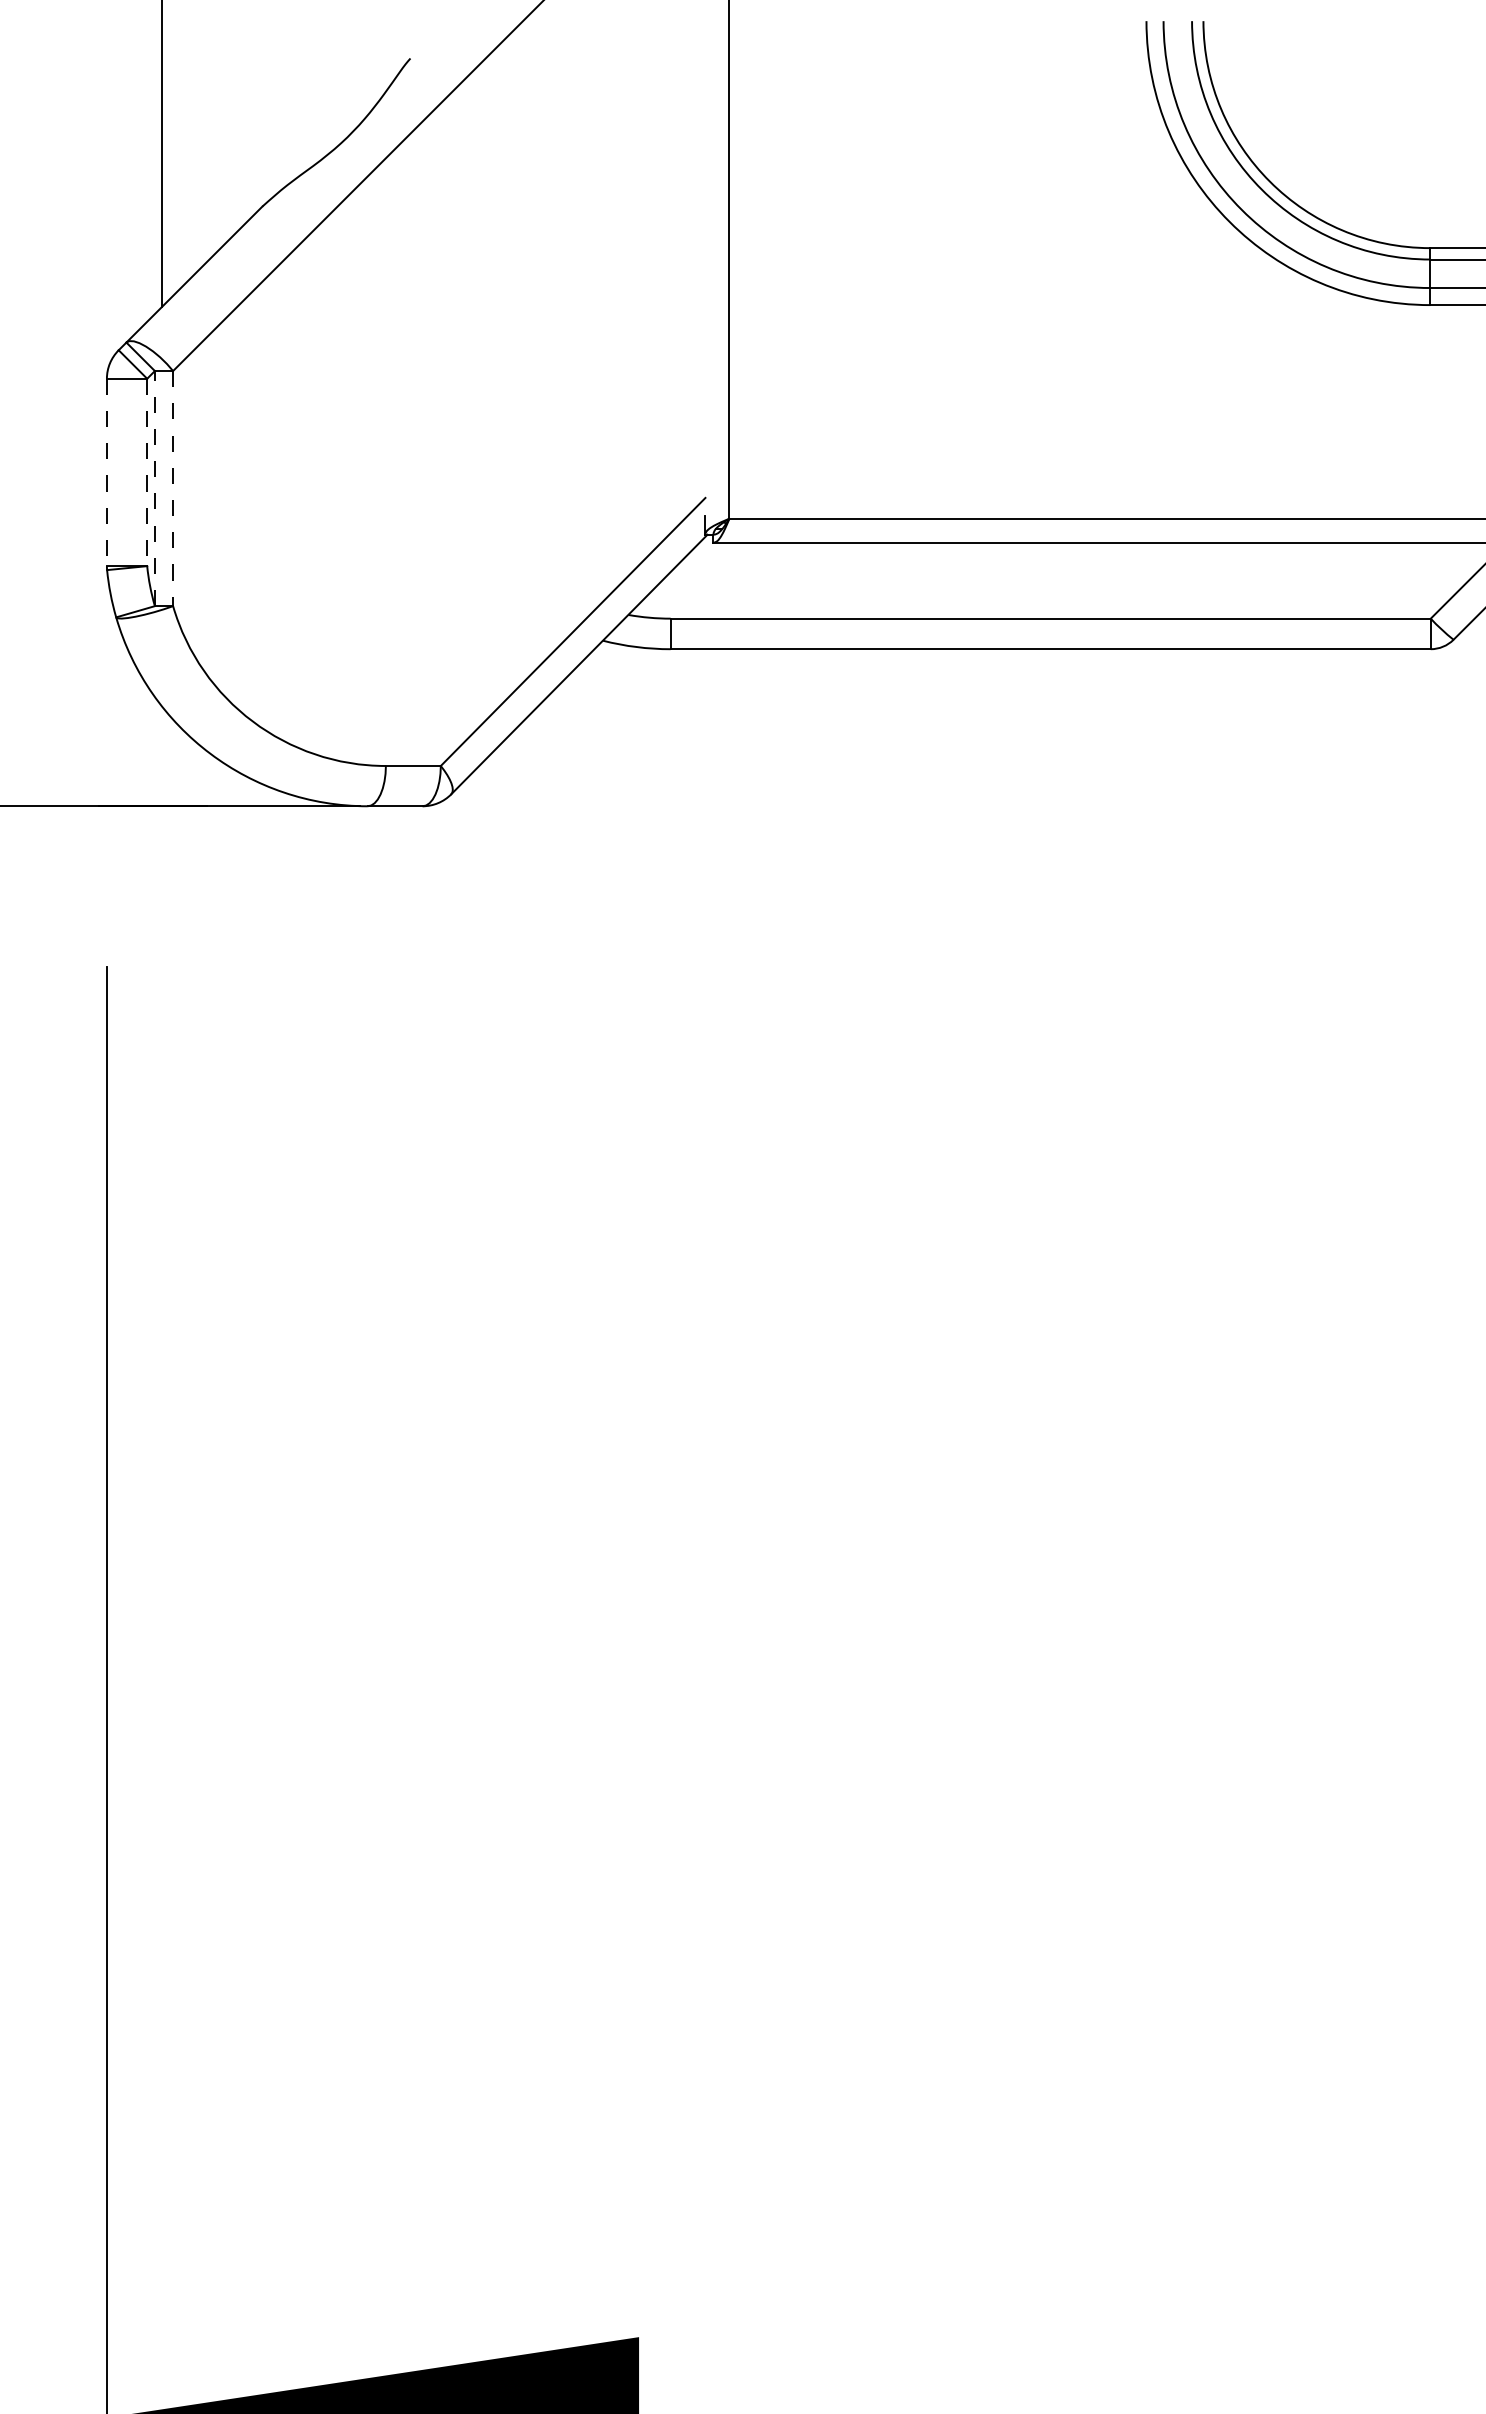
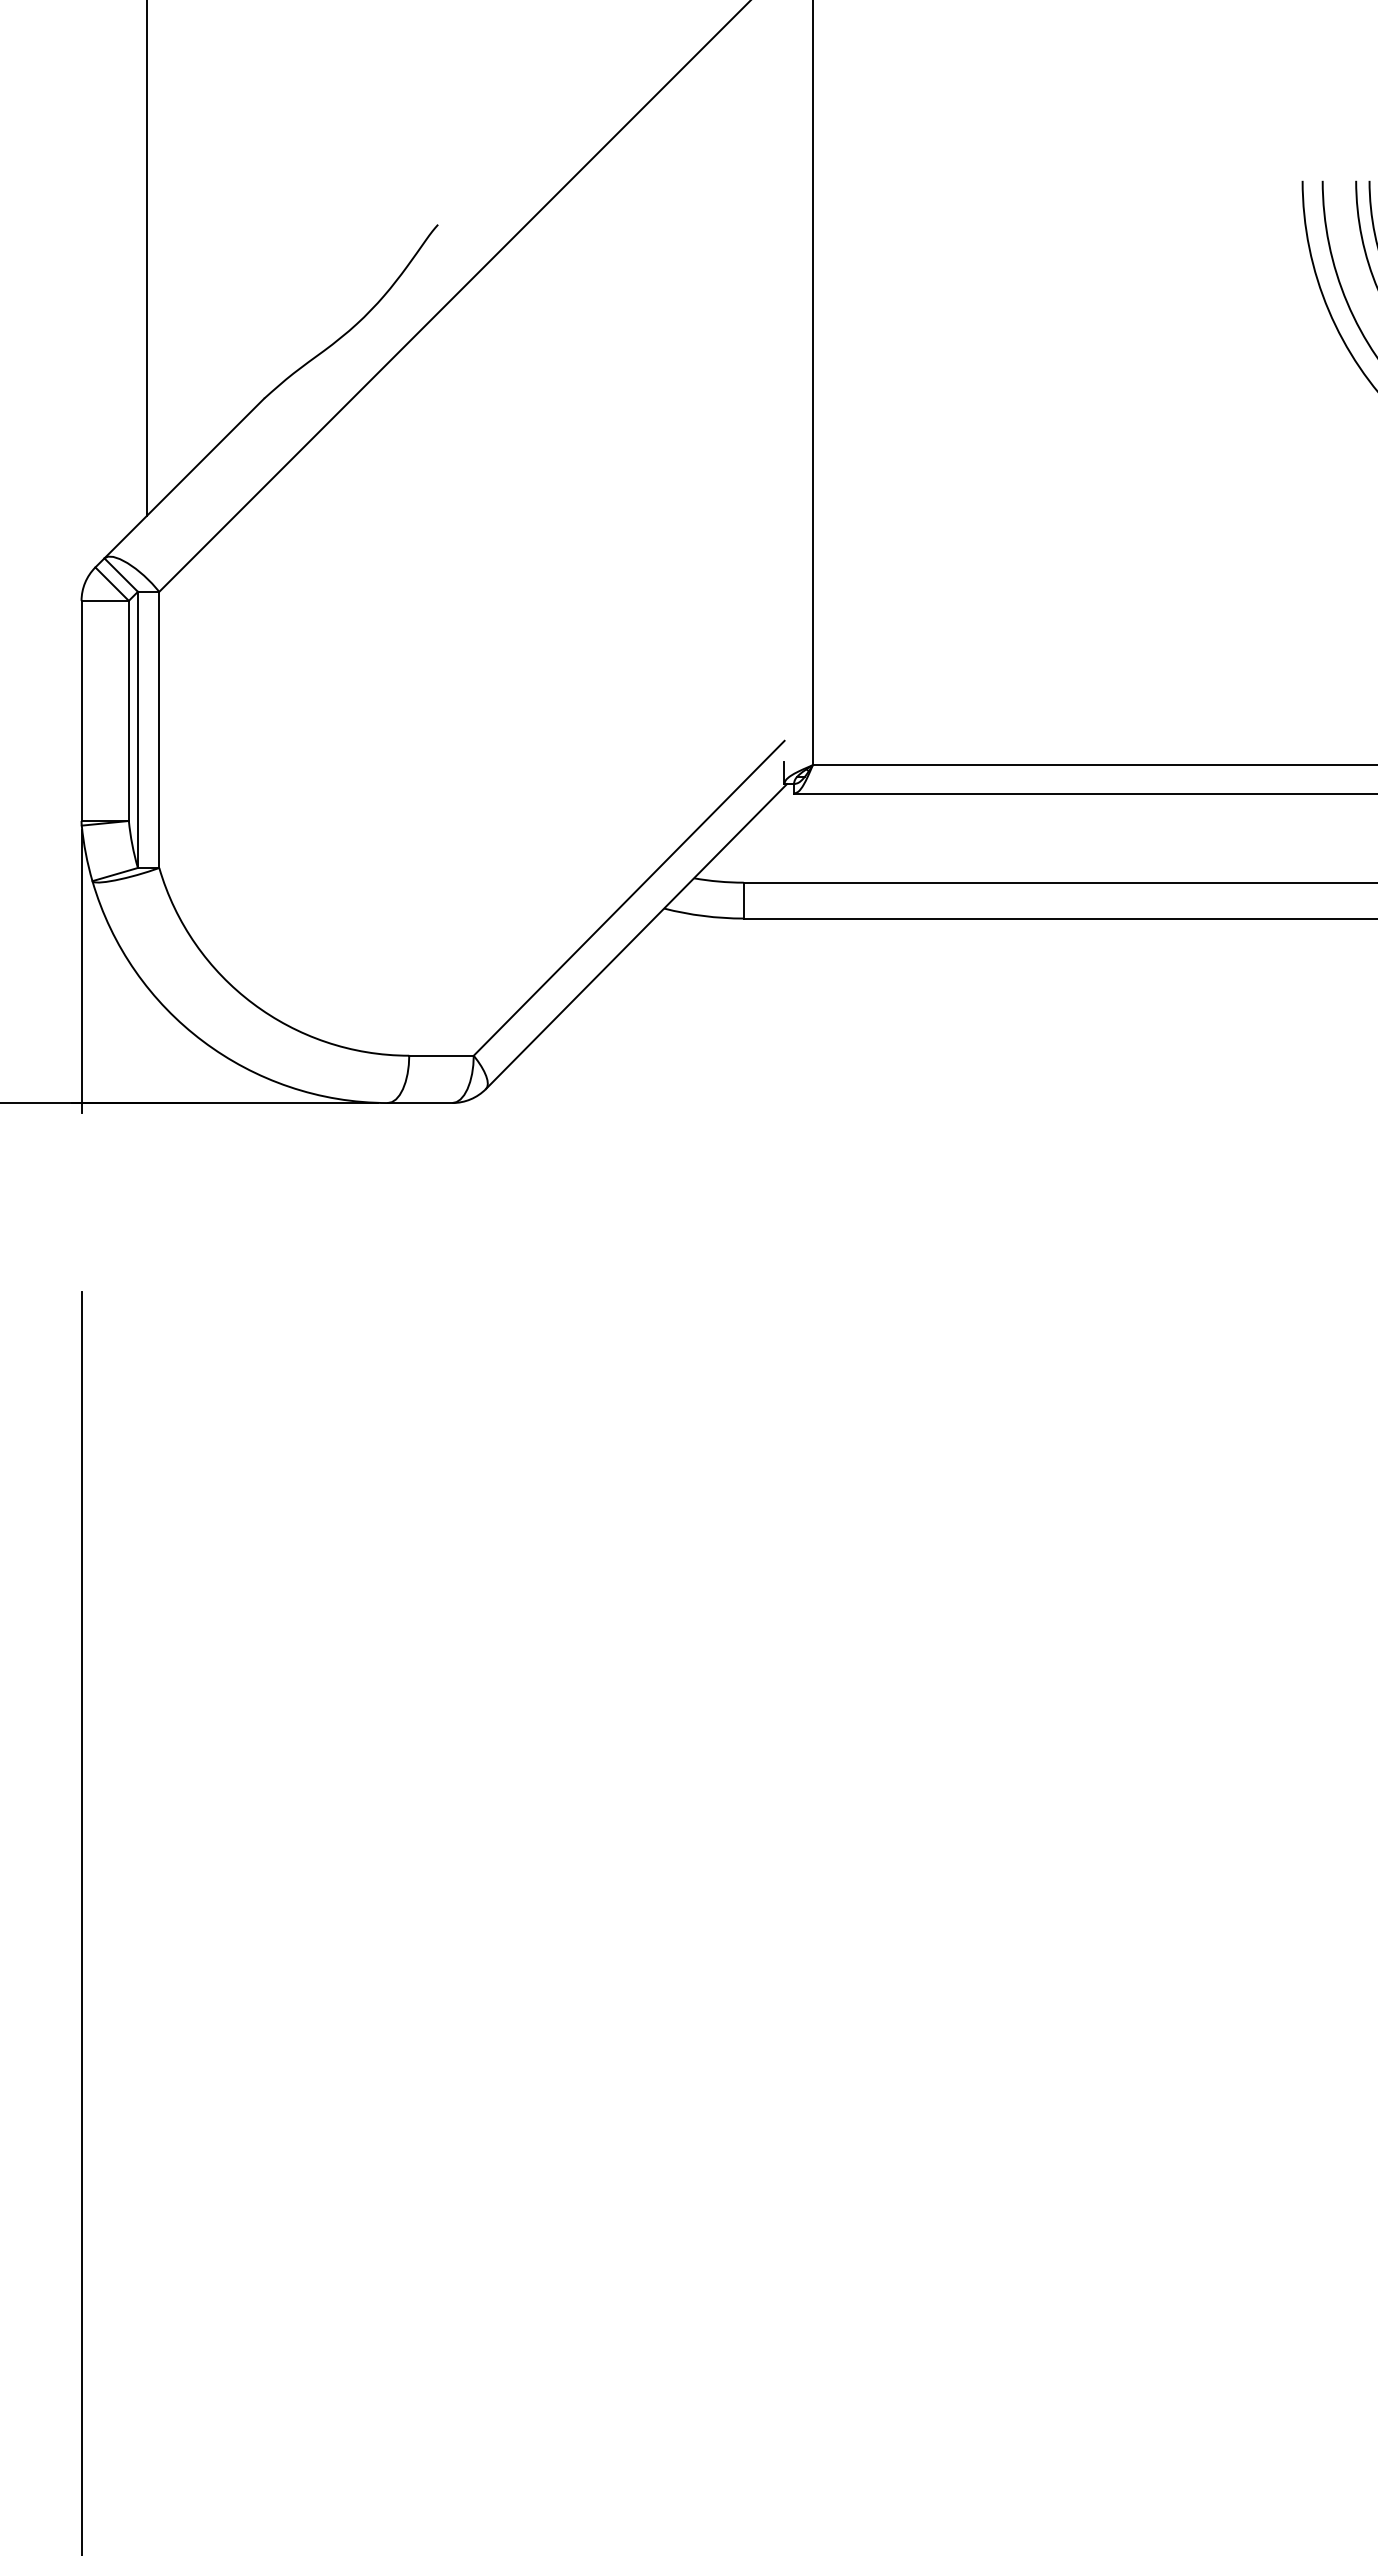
line: (106, 472) -> (81, 710), dashed -> solid
line: (147, 472) -> (129, 710), dashed -> solid
line: (154, 488) -> (137, 729), dashed -> solid
line: (173, 488) -> (159, 729), dashed -> solid
line: (106, 694) -> (81, 971), added

